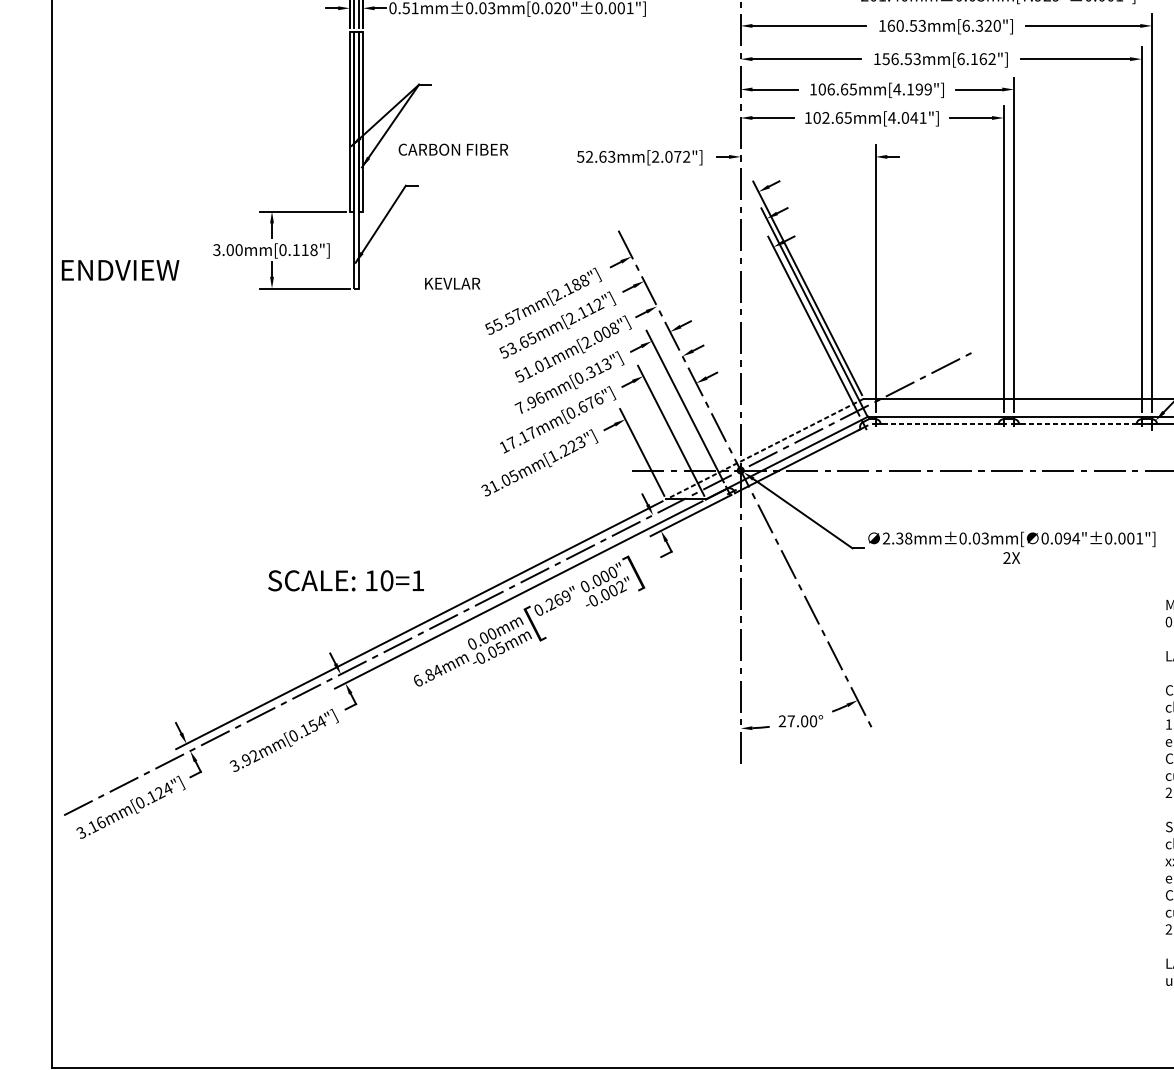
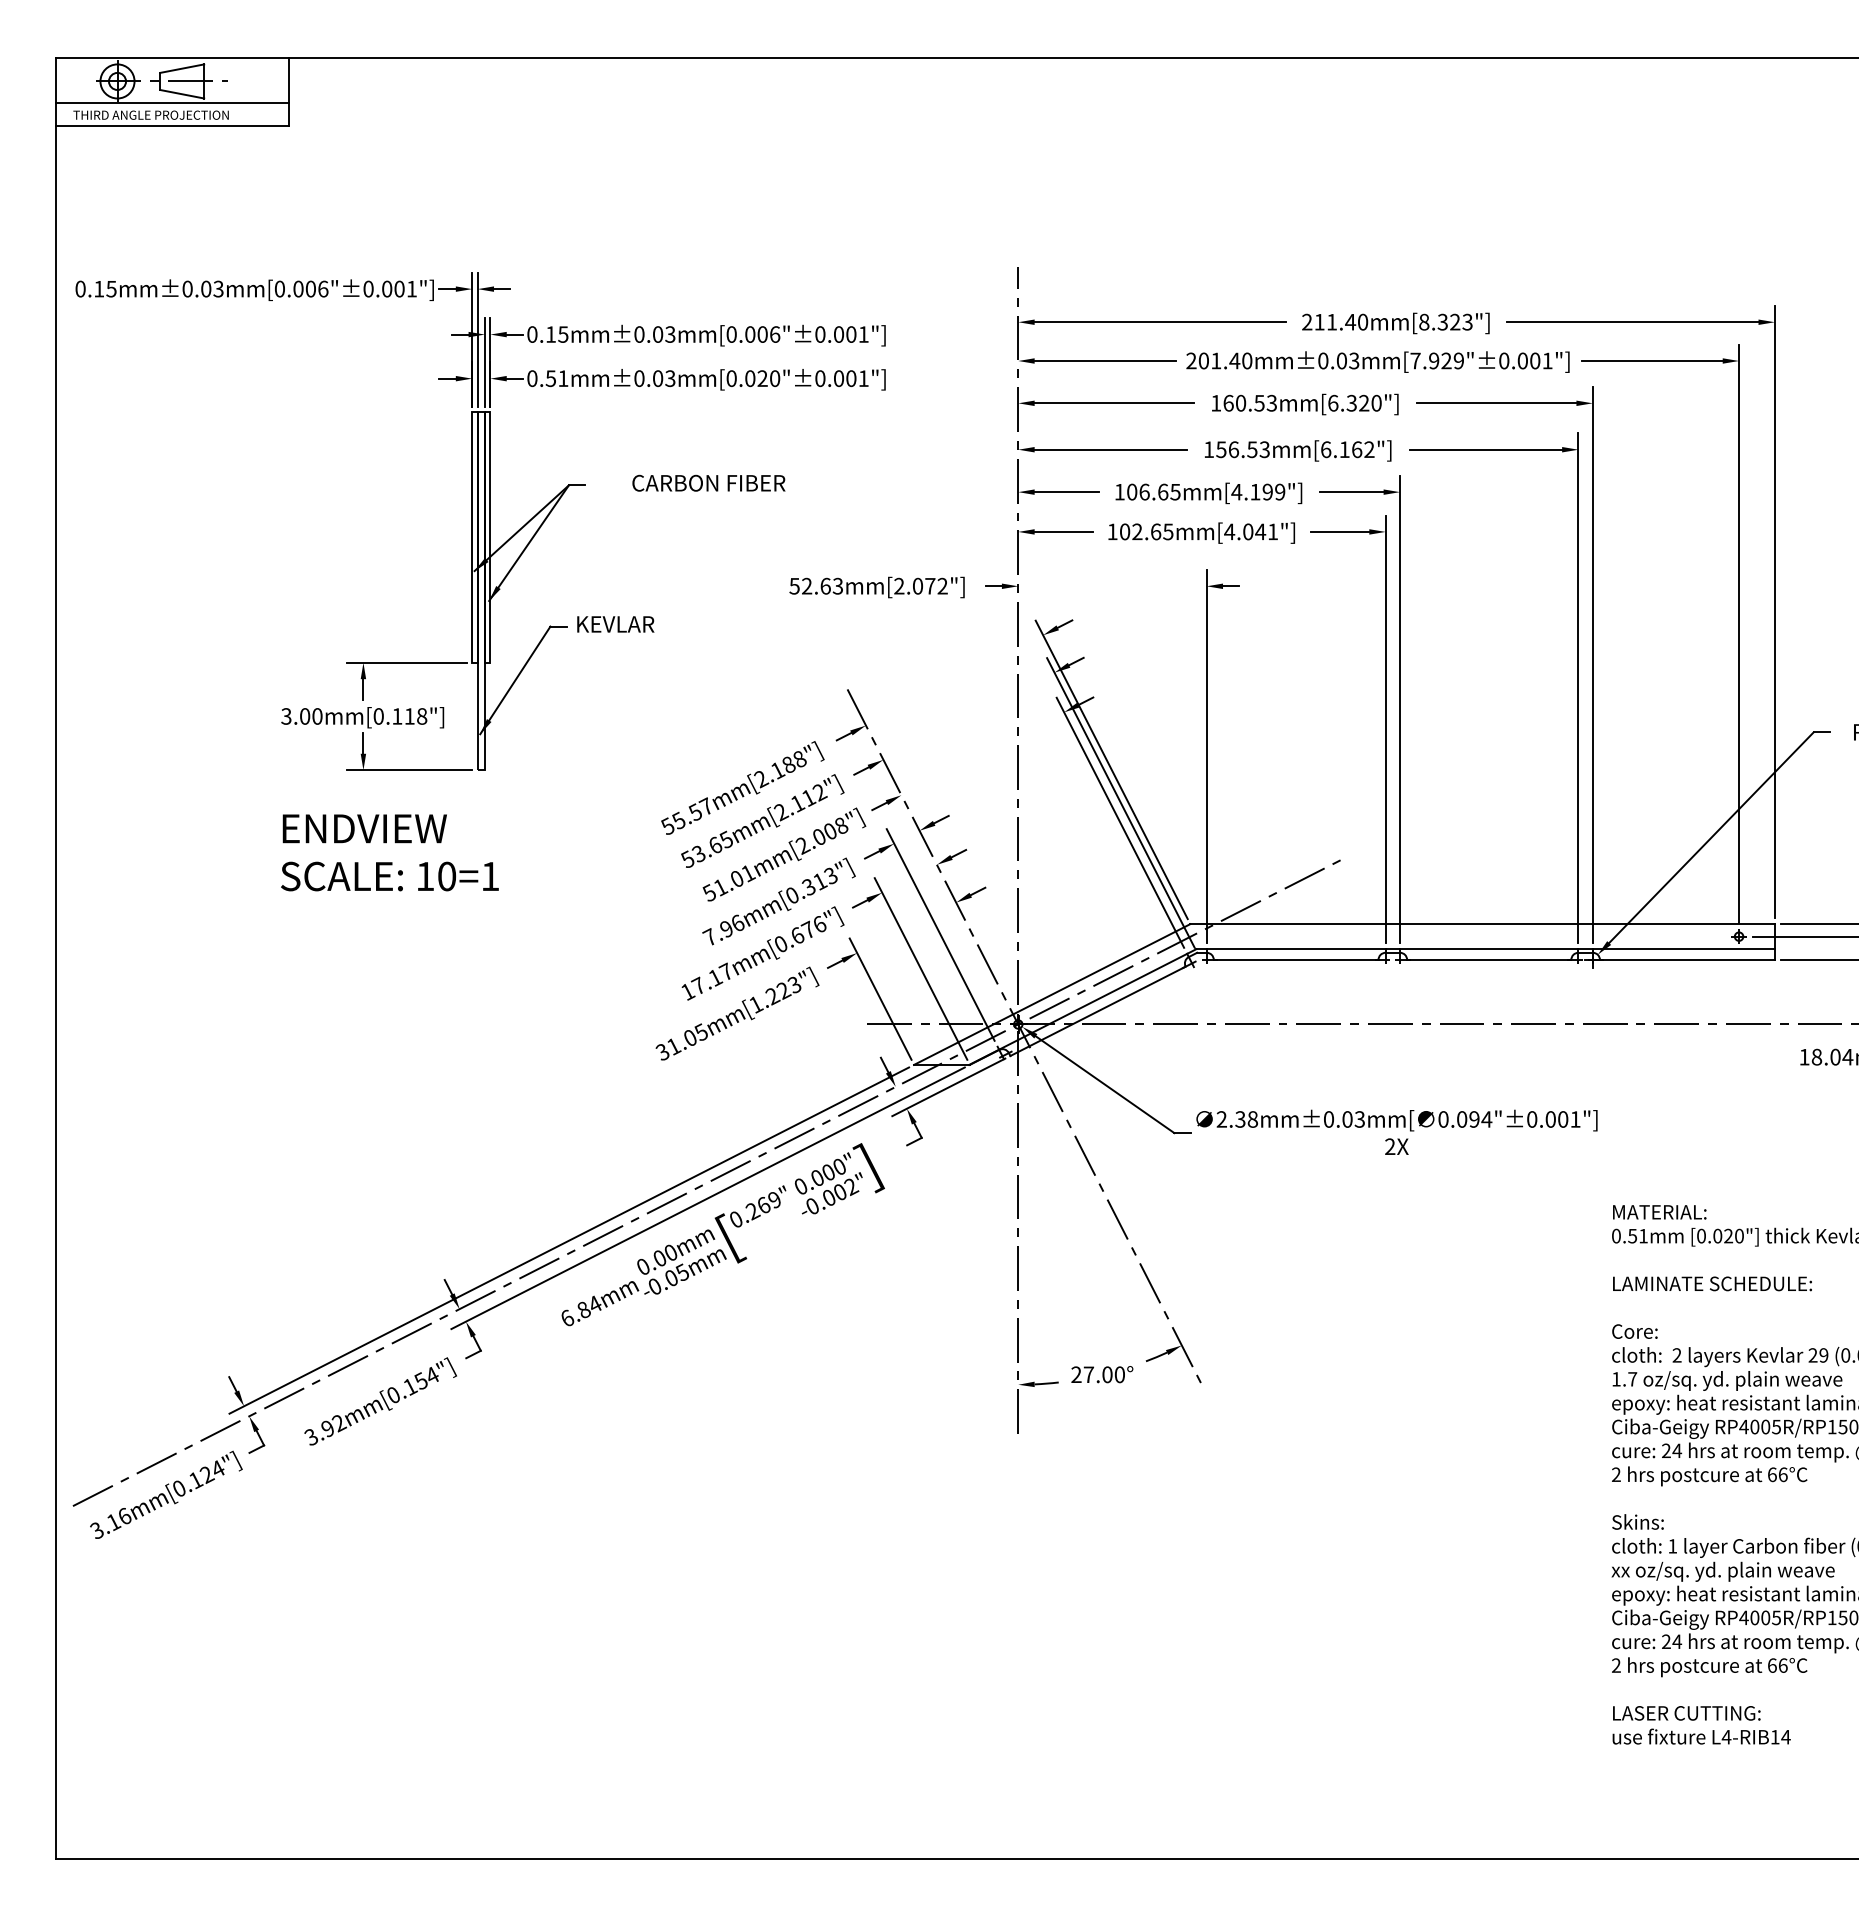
text: (453, 149) -> (708, 482), moved
text: (120, 270) -> (364, 828), moved
text: (452, 283) -> (615, 624), moved
line: (939, 424) -> (1295, 959), dashed -> solid
line: (1077, 424) -> (1488, 959), dashed -> solid
line: (764, 449) -> (1051, 994), dashed -> solid
text: (345, 580) -> (389, 876), moved

